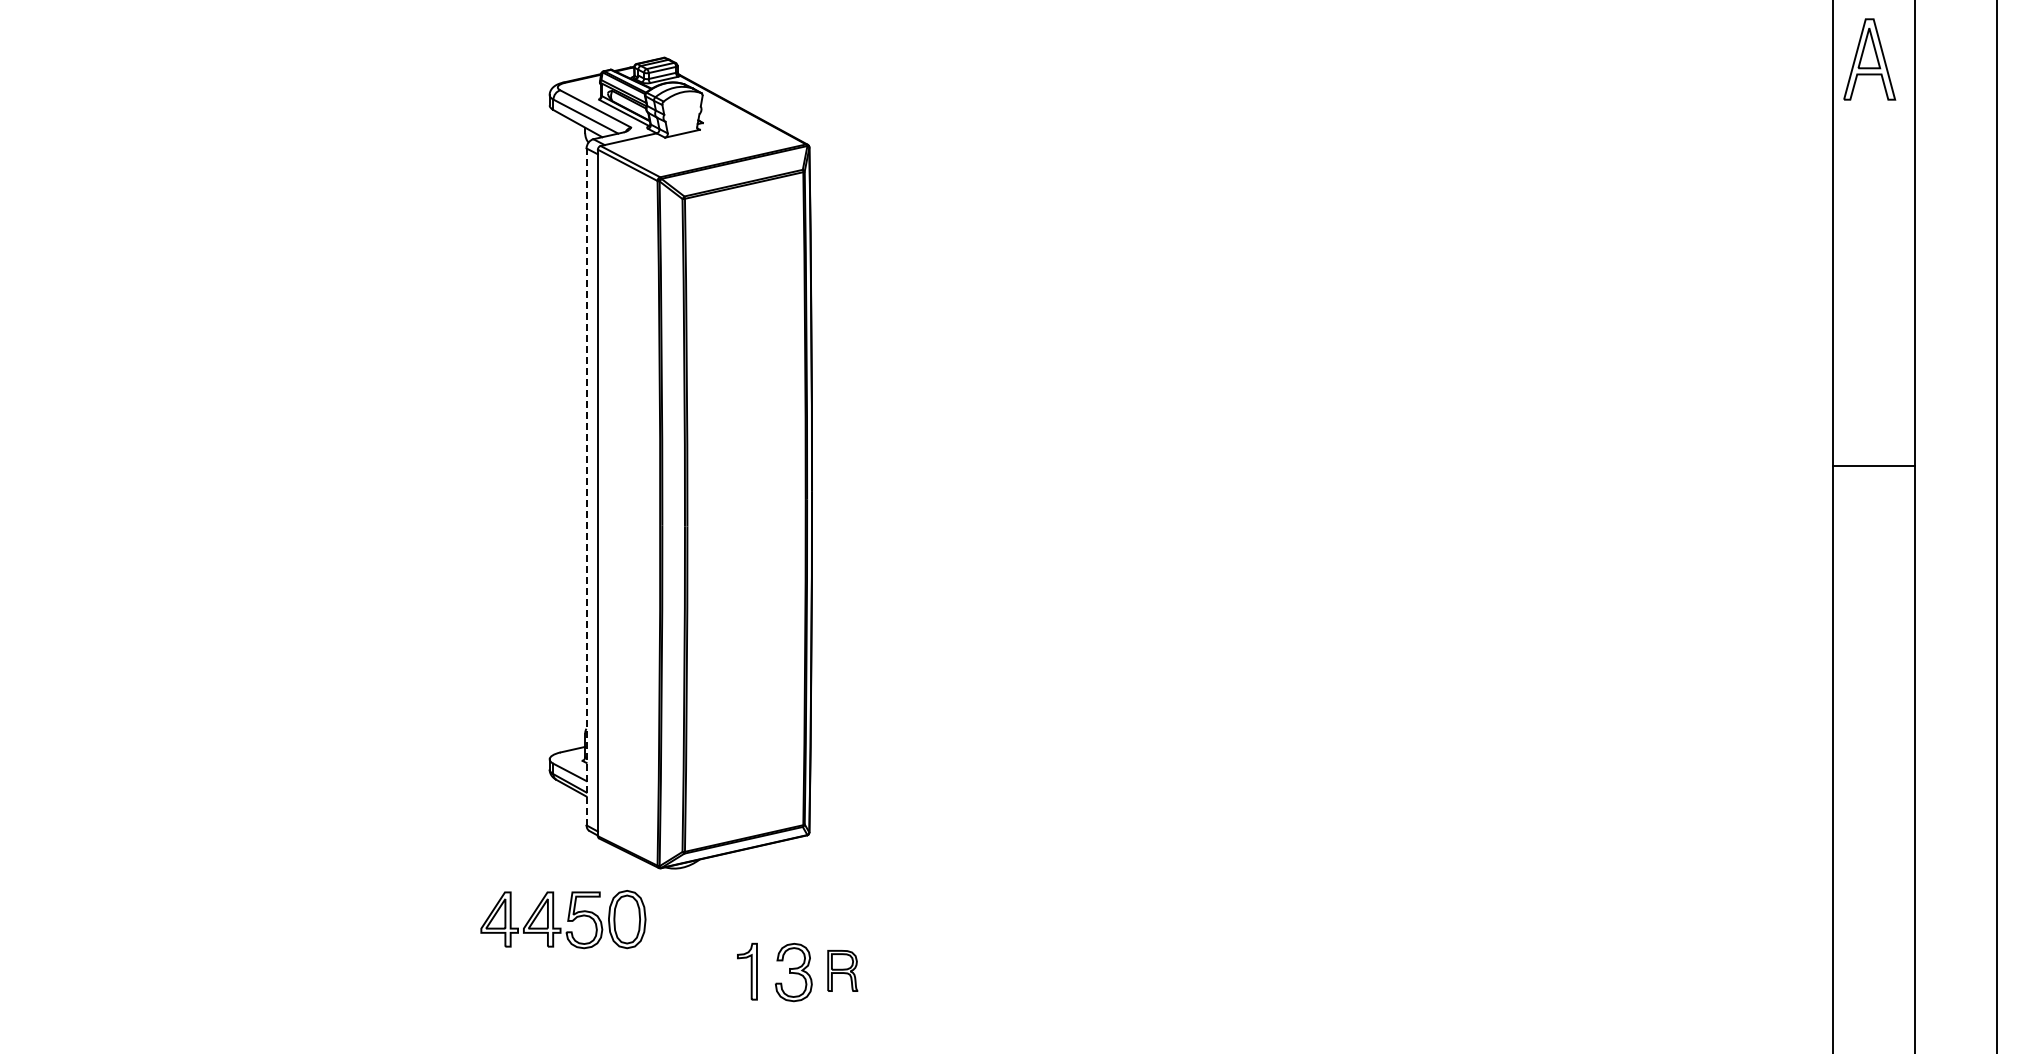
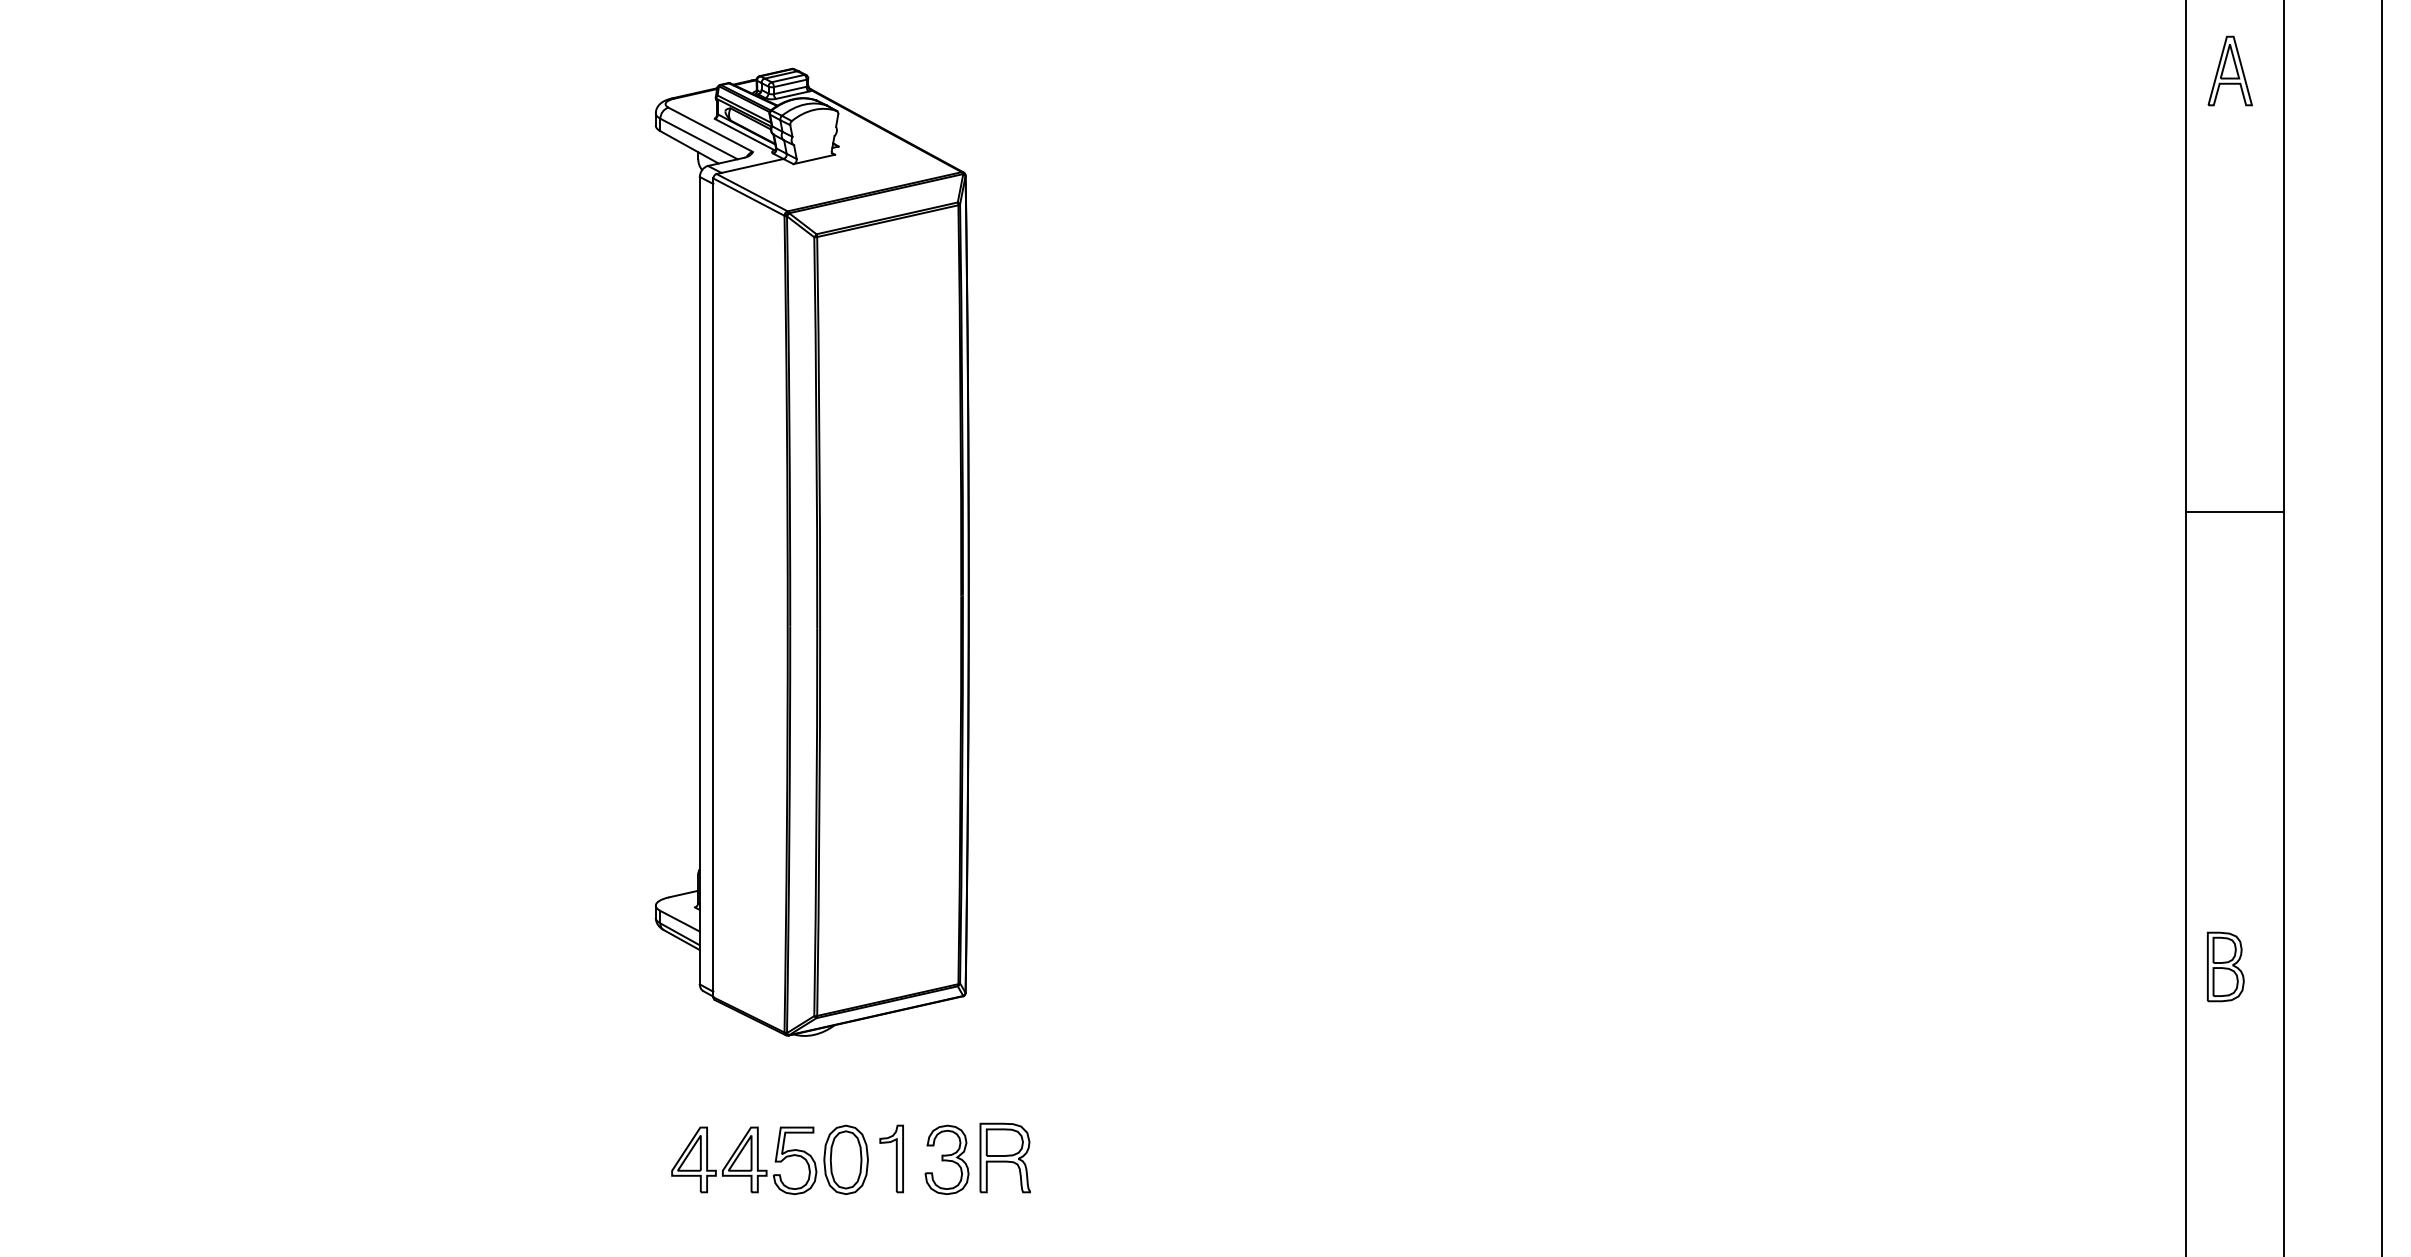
part: (1869, 59) -> (2230, 70), size x0.71
line: (1873, 466) -> (2234, 512), moved
line: (586, 487) -> (699, 581), dashed -> solid
part: (1865, 810) -> (2225, 966), added
part: (563, 919) -> (770, 1159), moved
part: (842, 970) -> (1005, 1157), size x1.43

